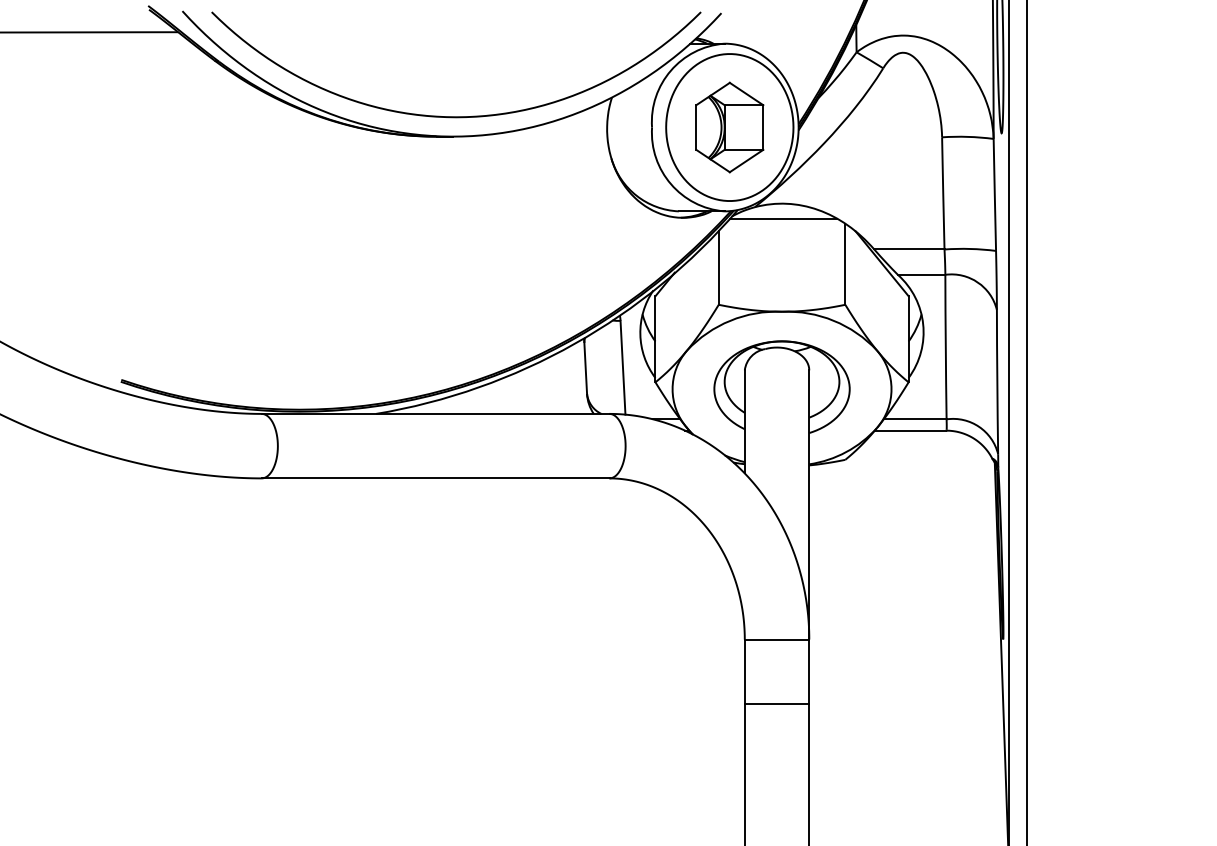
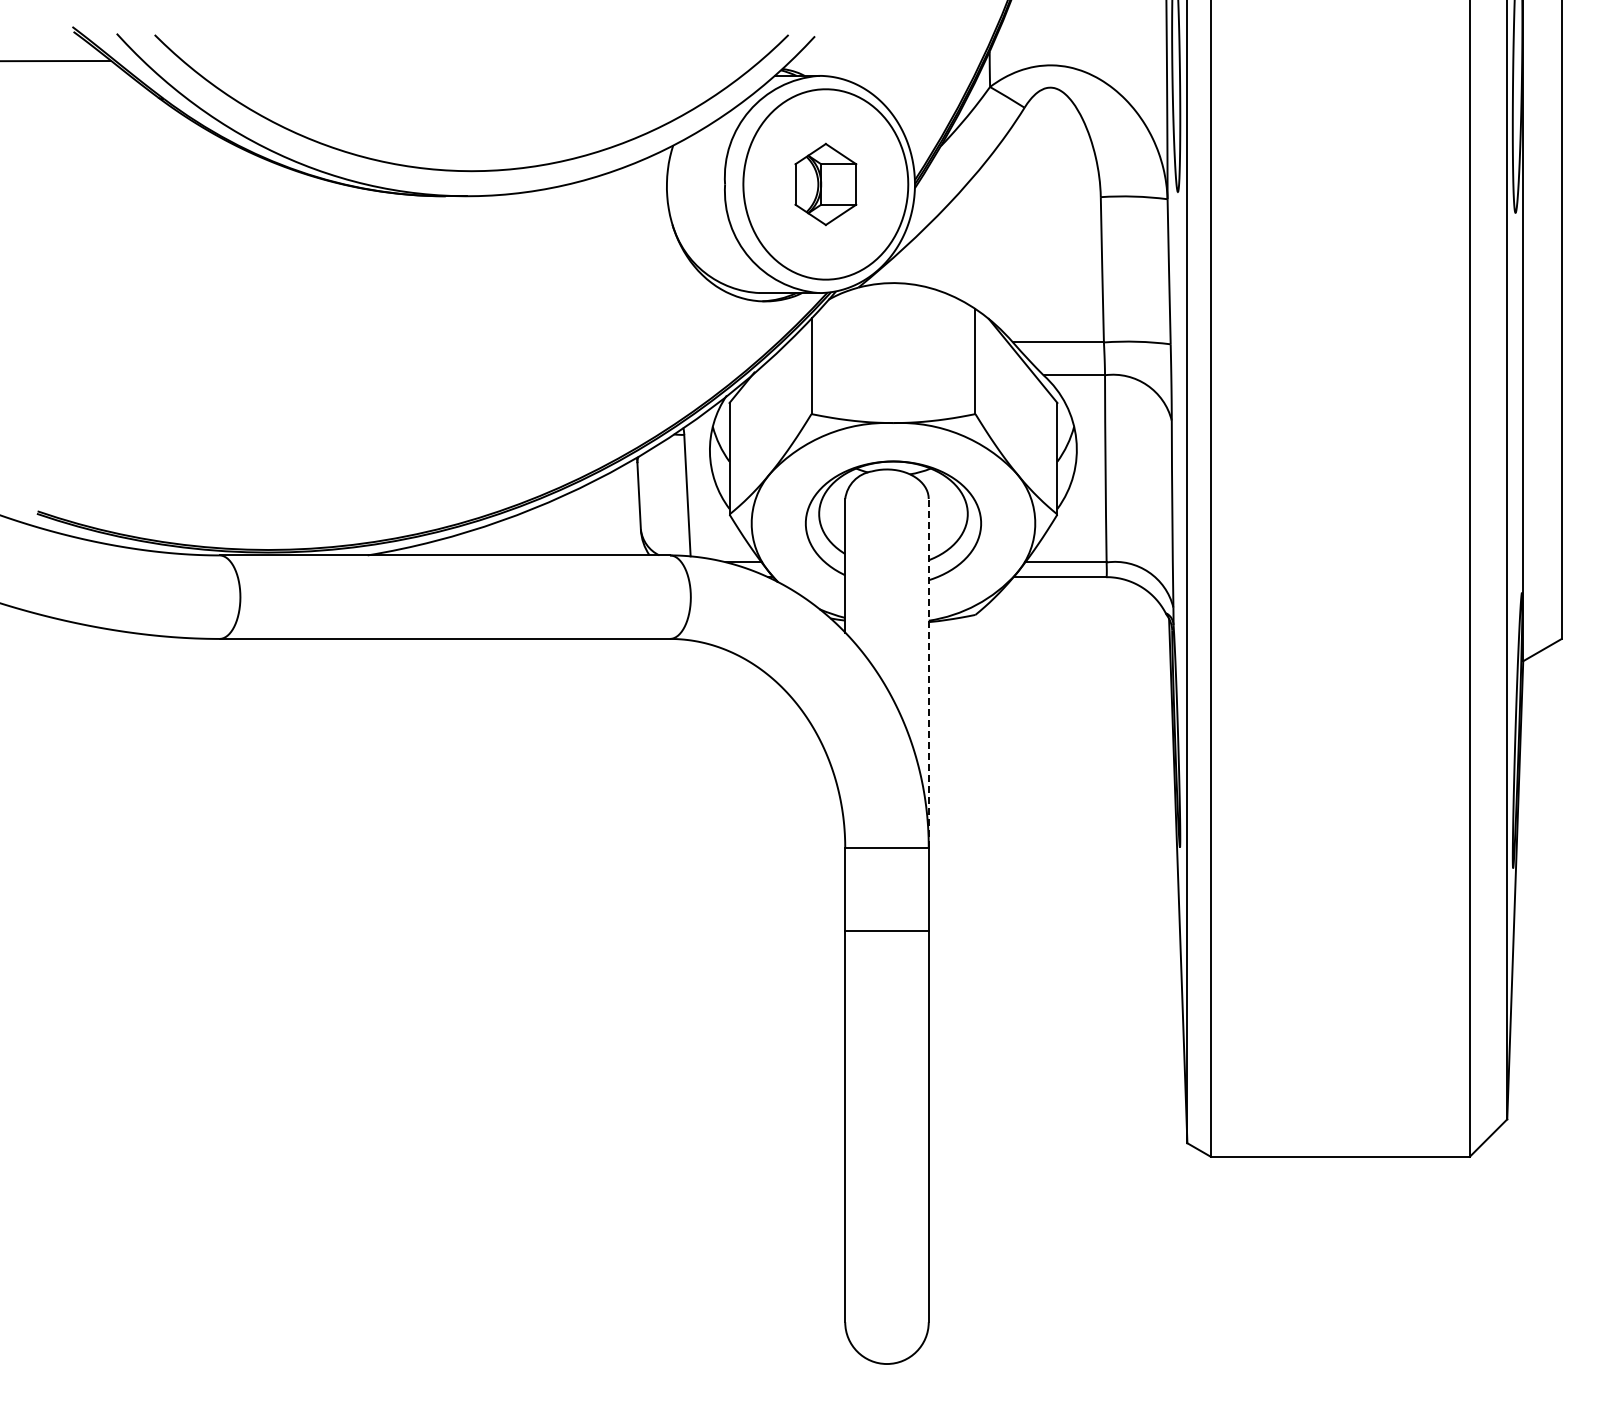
part: (729, 127) -> (825, 184), size x0.7
line: (783, 218) -> (895, 302), removed
line: (809, 504) -> (928, 672), solid -> dashed

